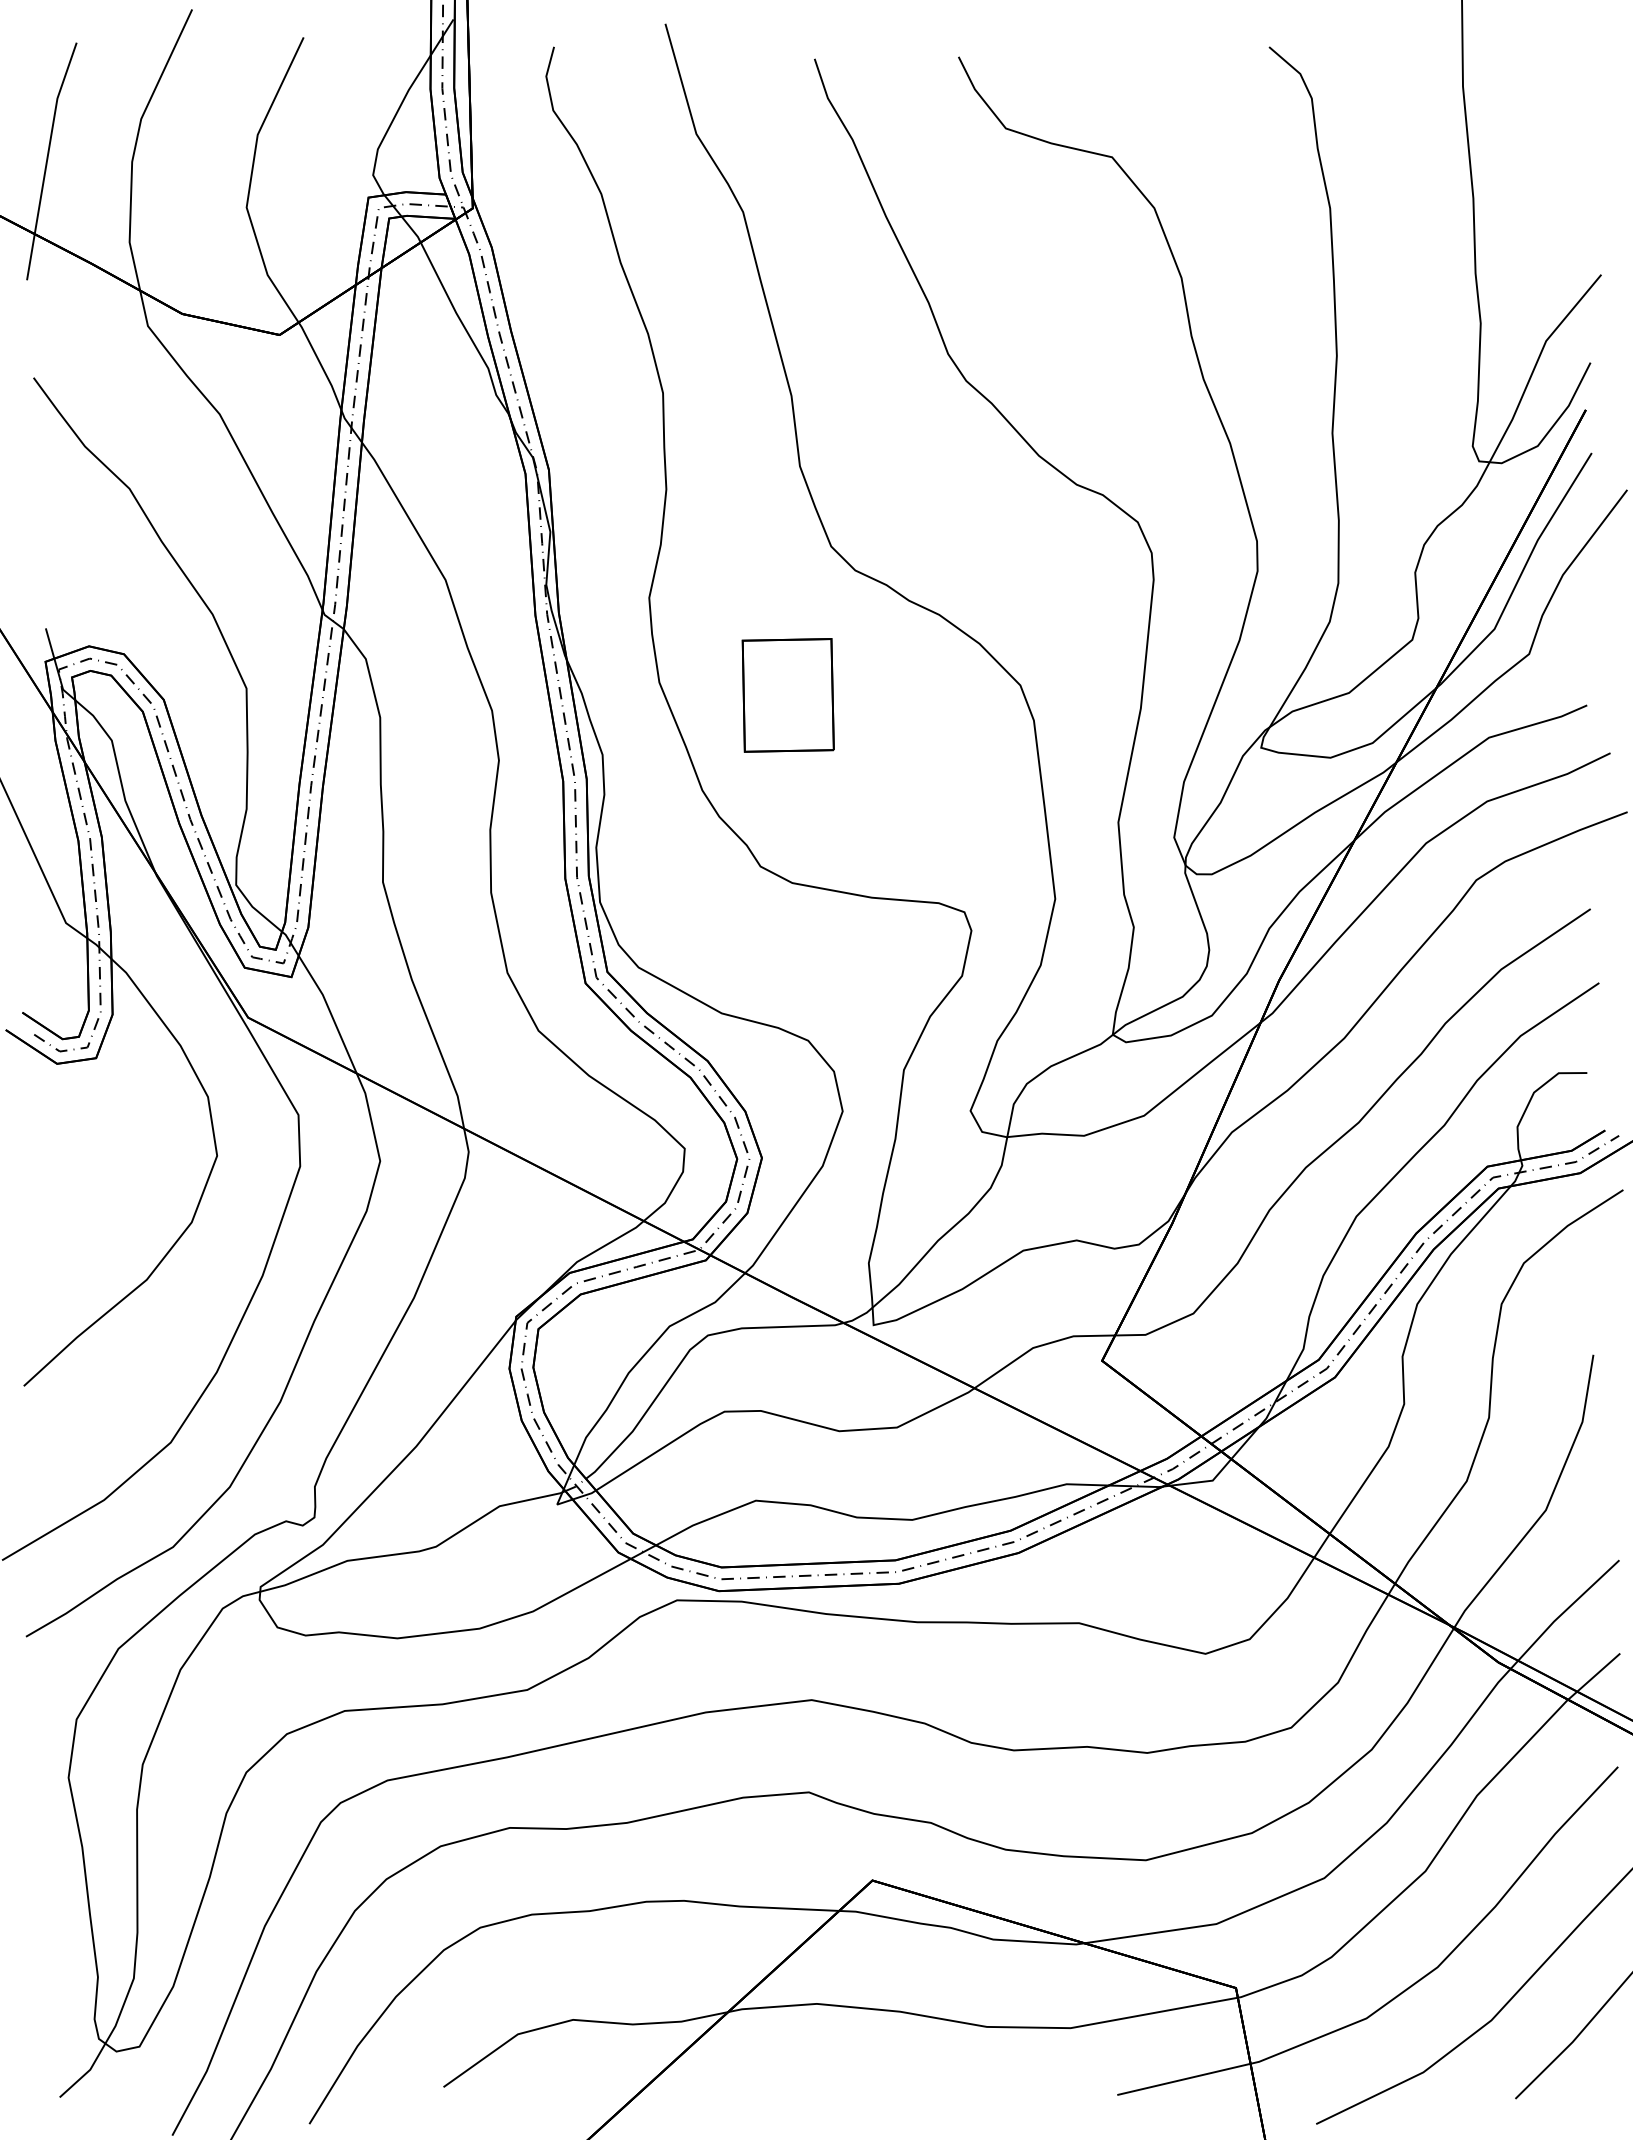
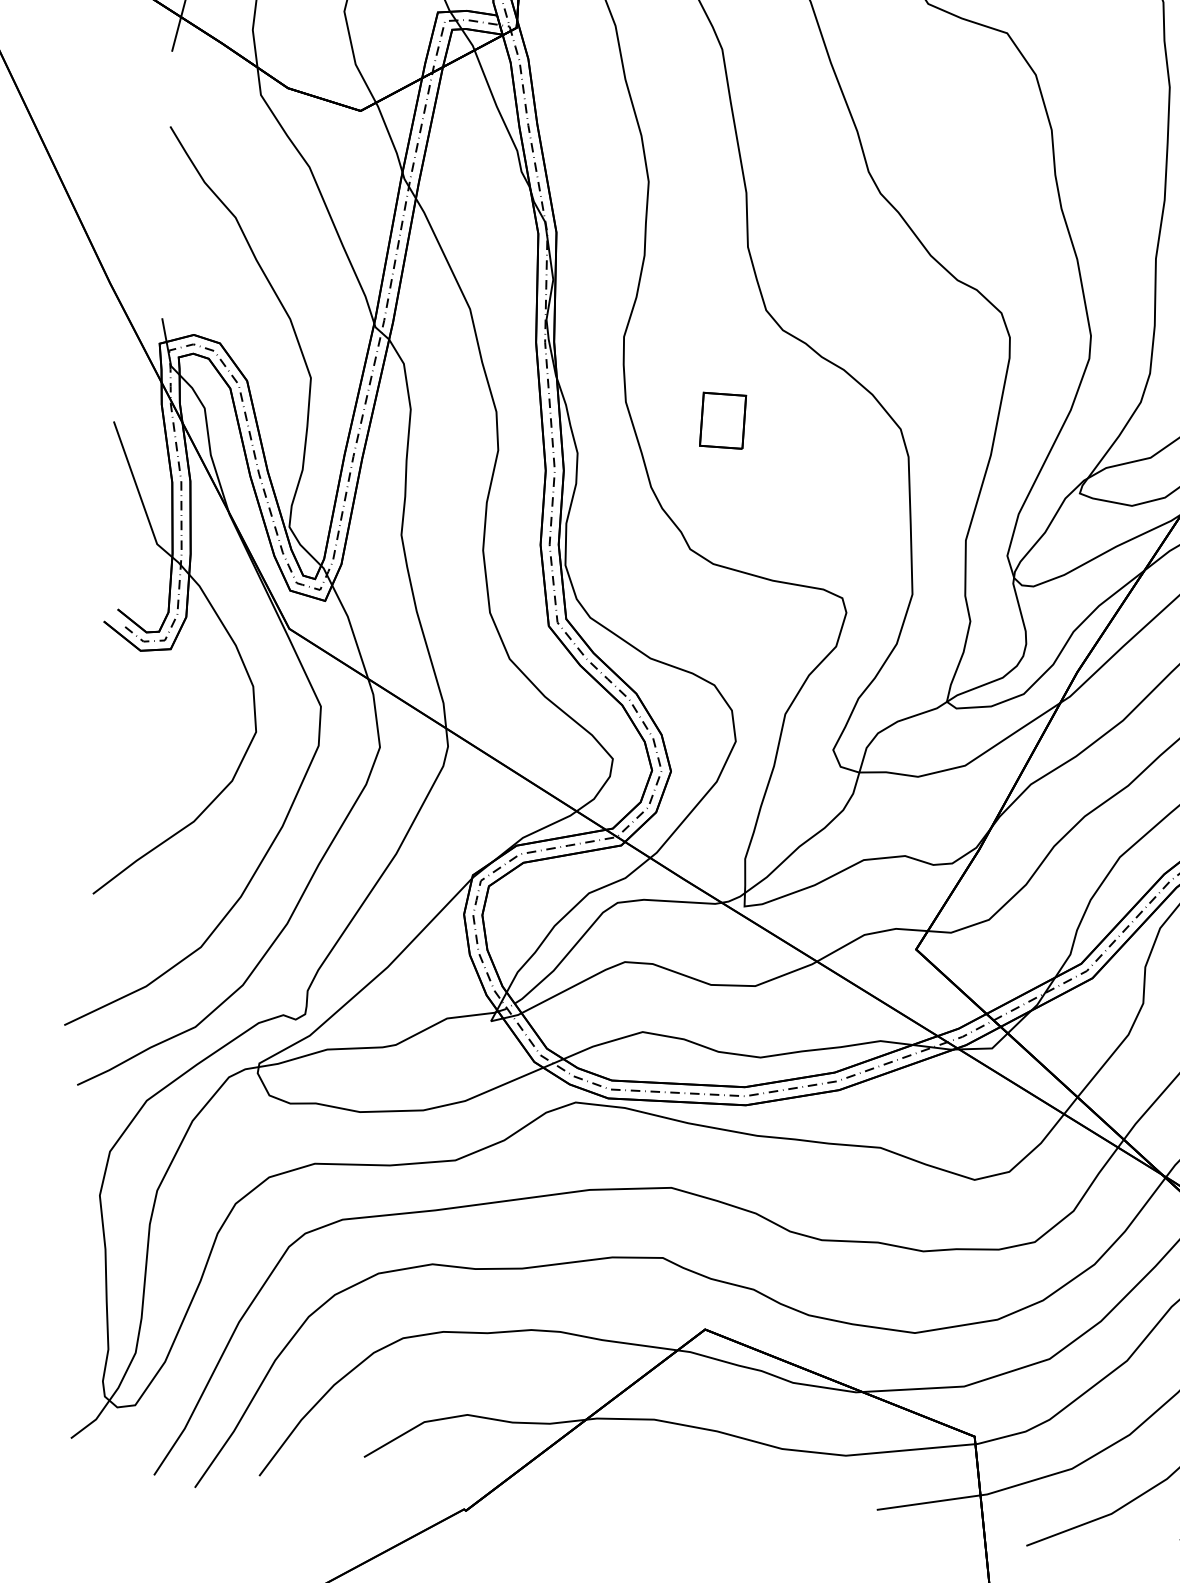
part: (787, 695) -> (722, 420), size x0.62

